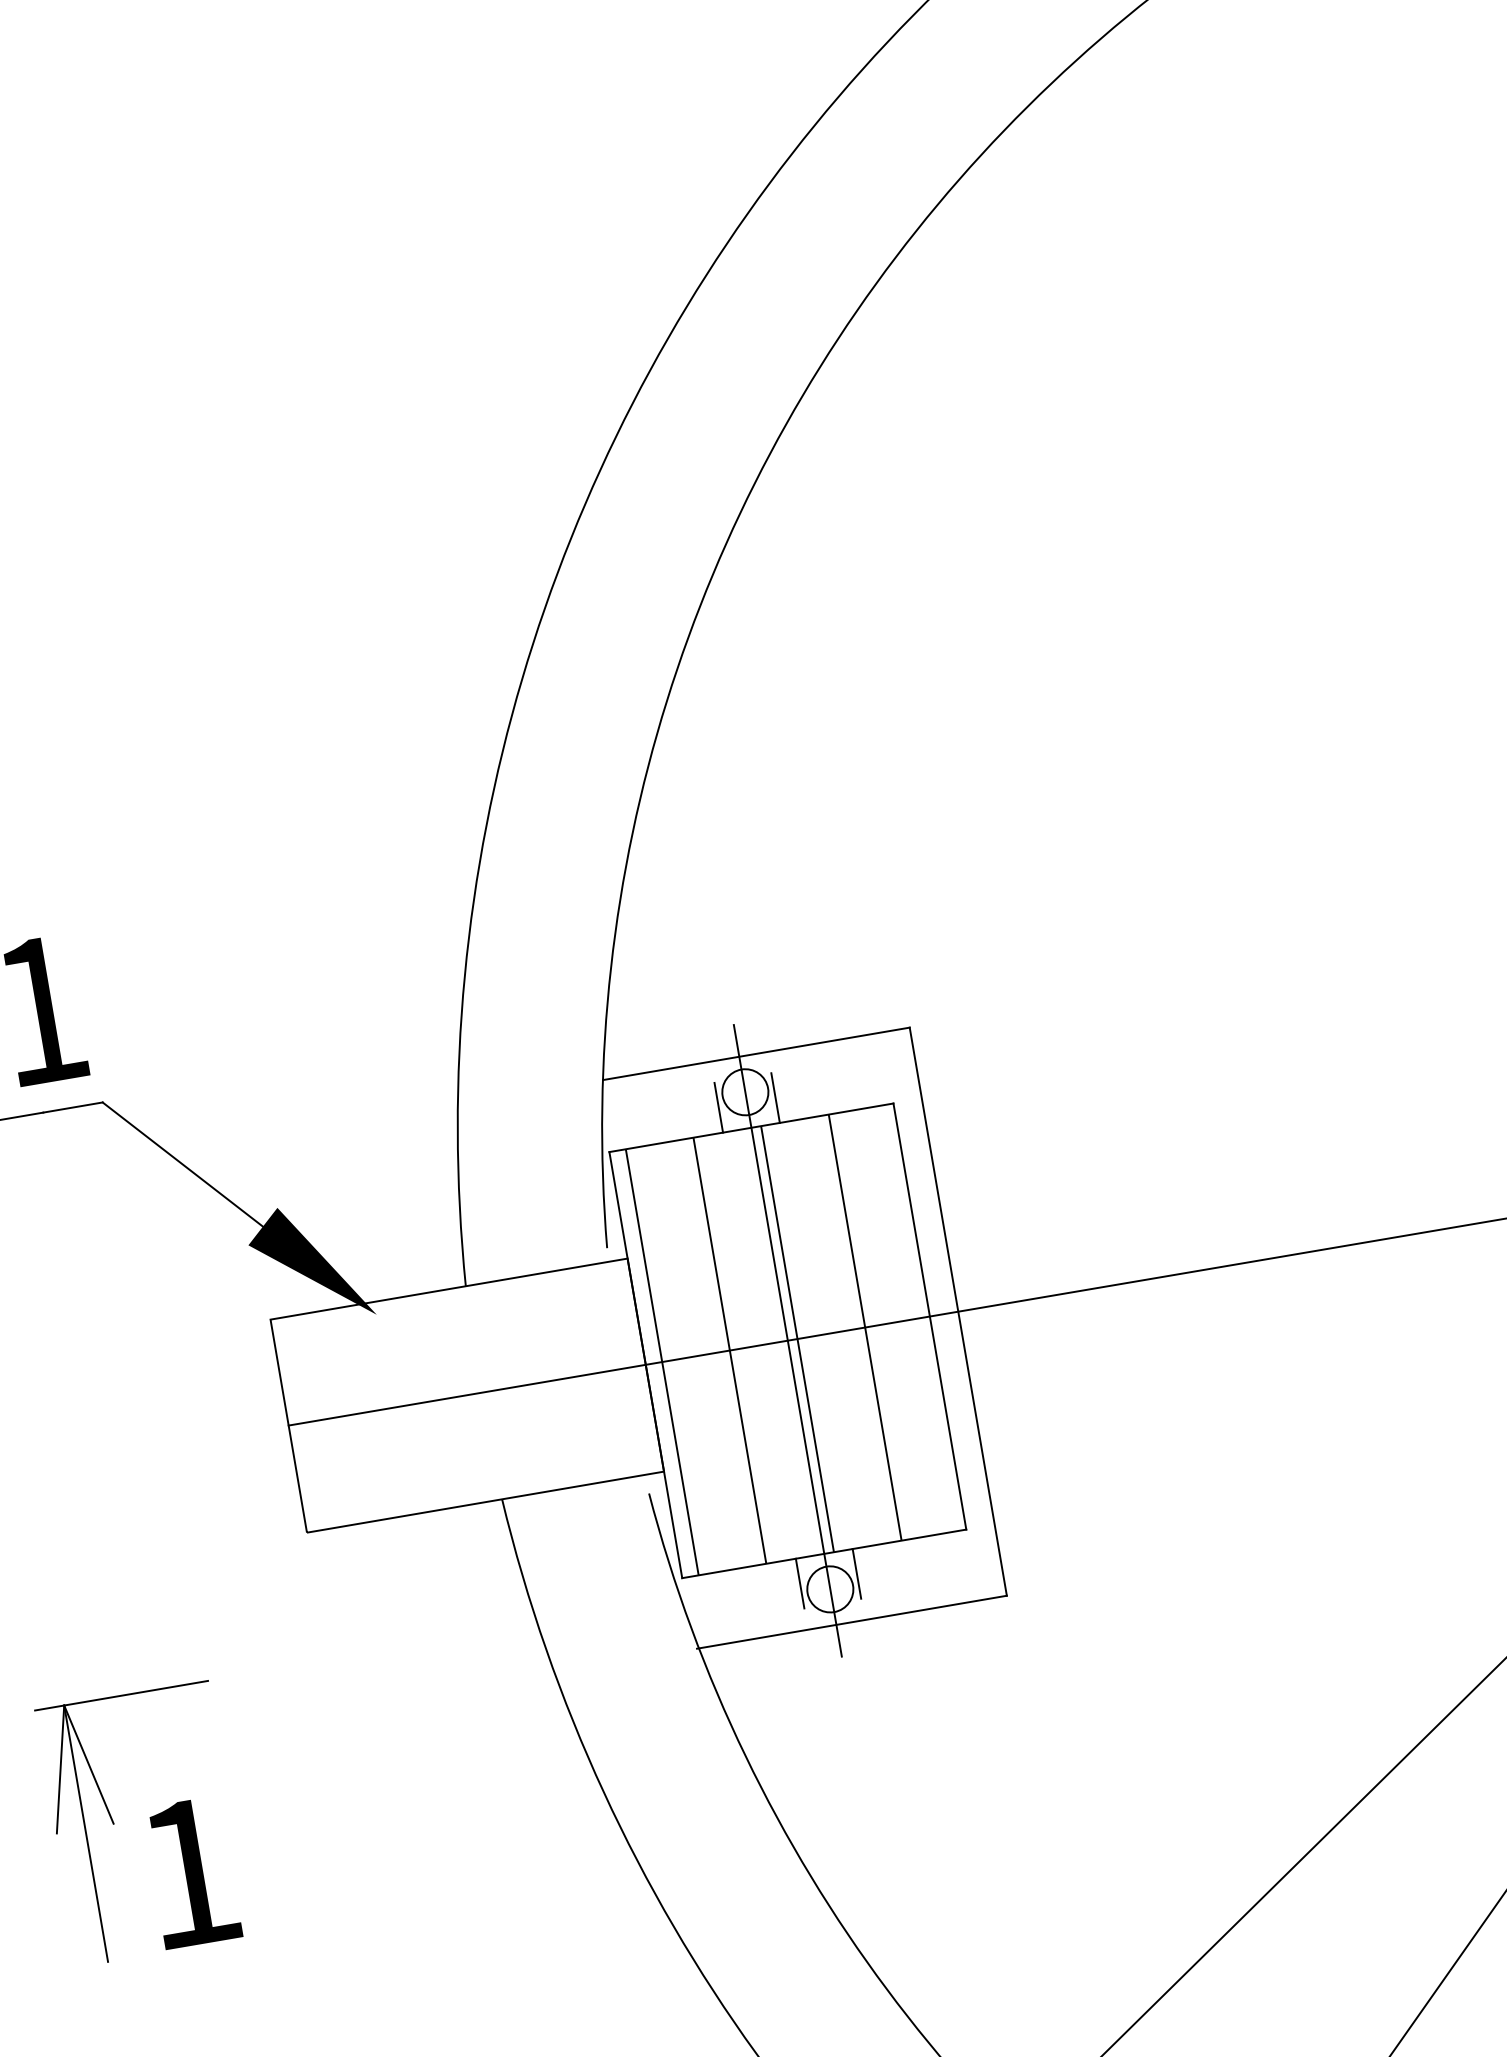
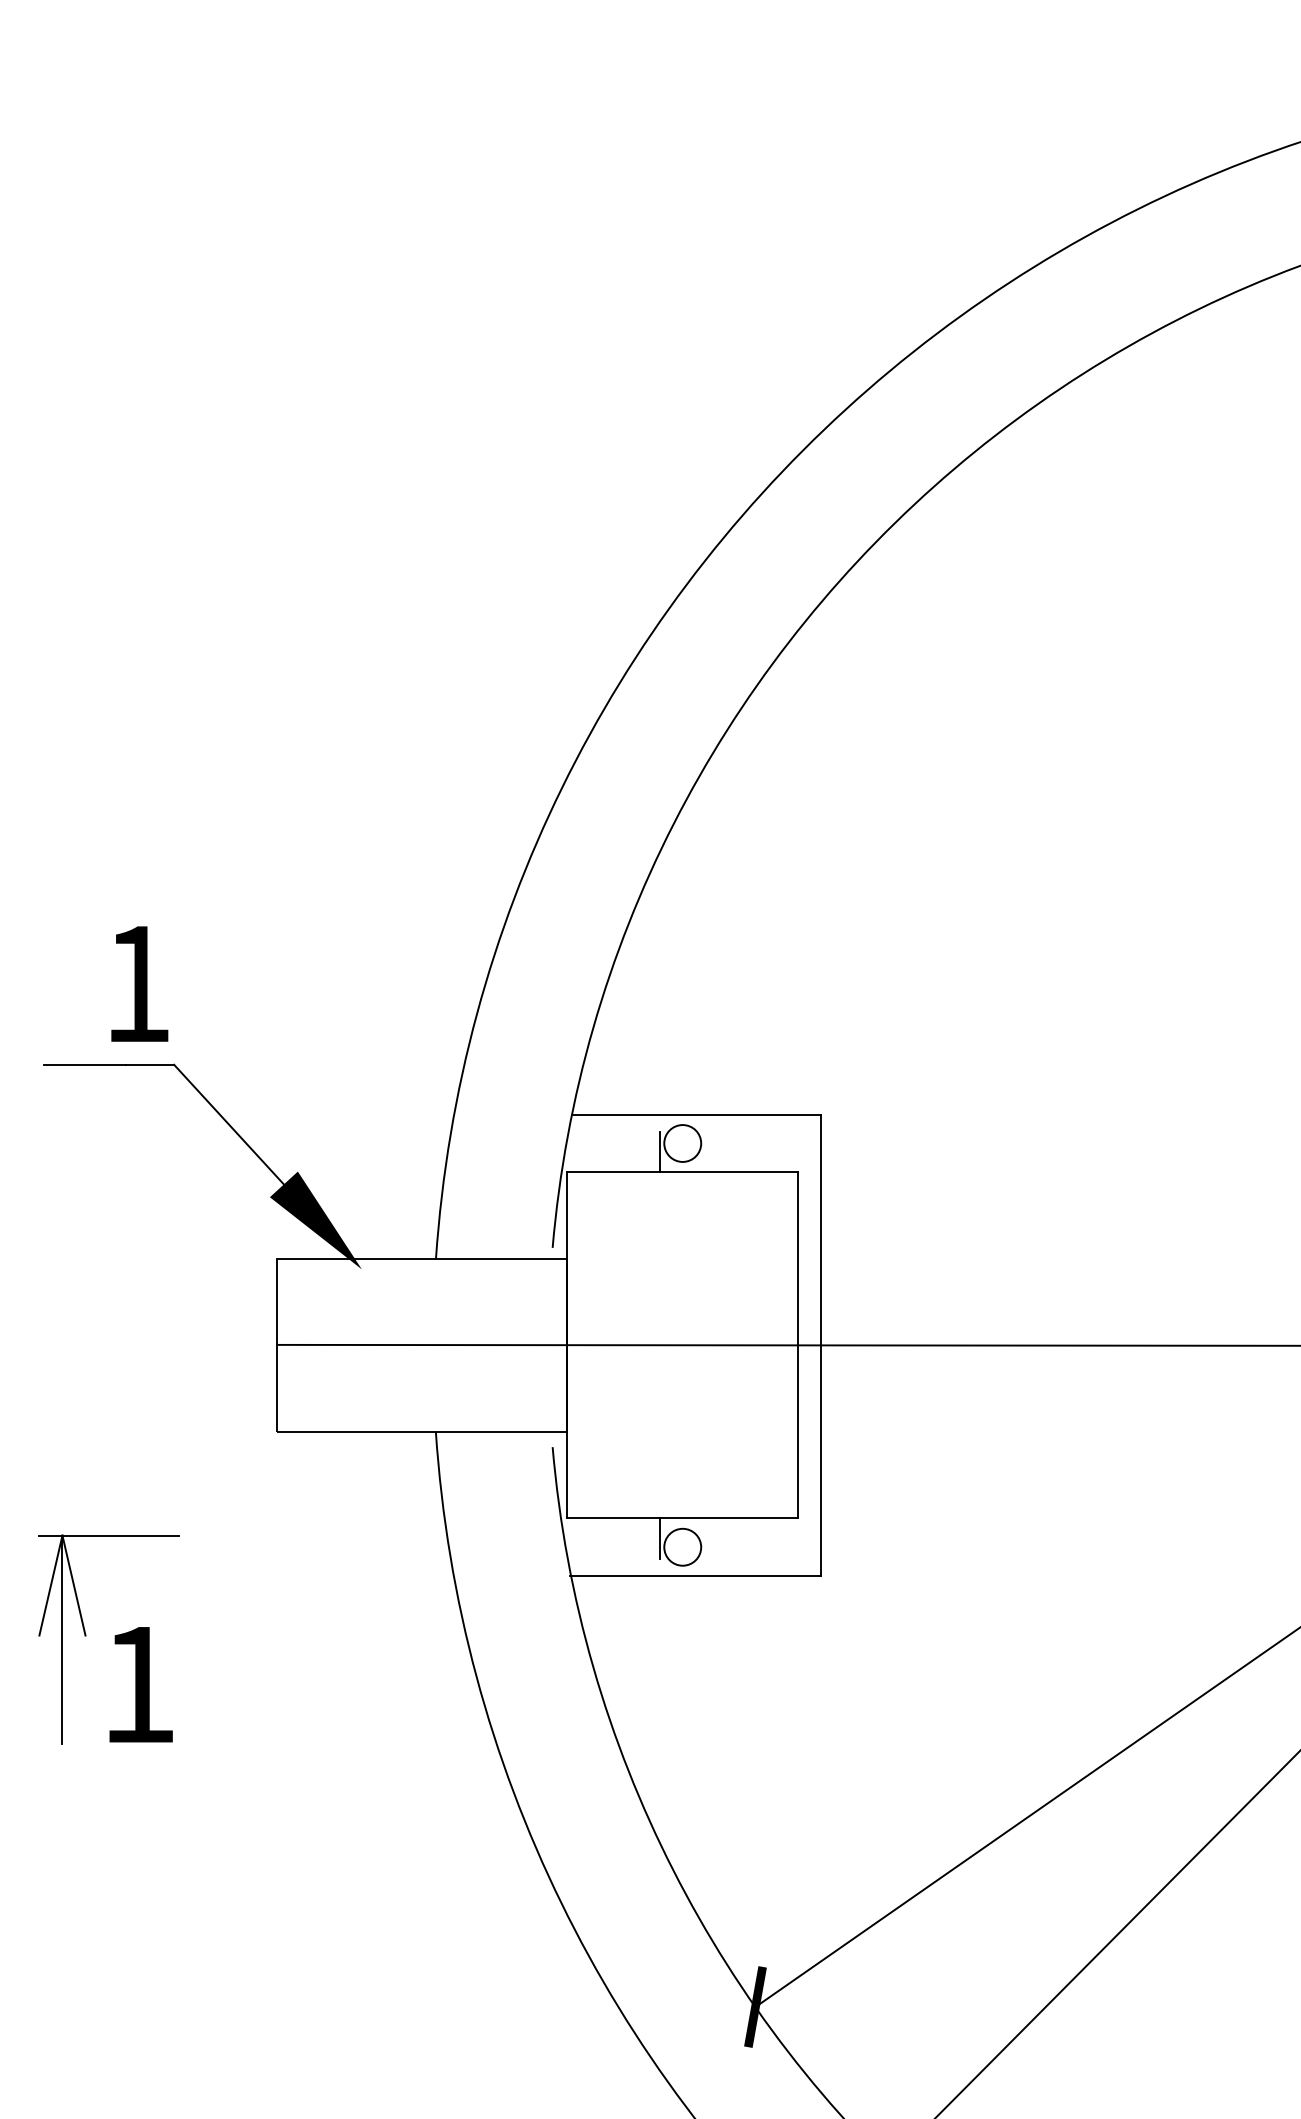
line: (775, 1097) -> (705, 1151), removed
line: (787, 1339) -> (682, 1344), removed
hatch: (762, 1345) -> (662, 1345), removed
line: (856, 1573) -> (705, 1538), removed

